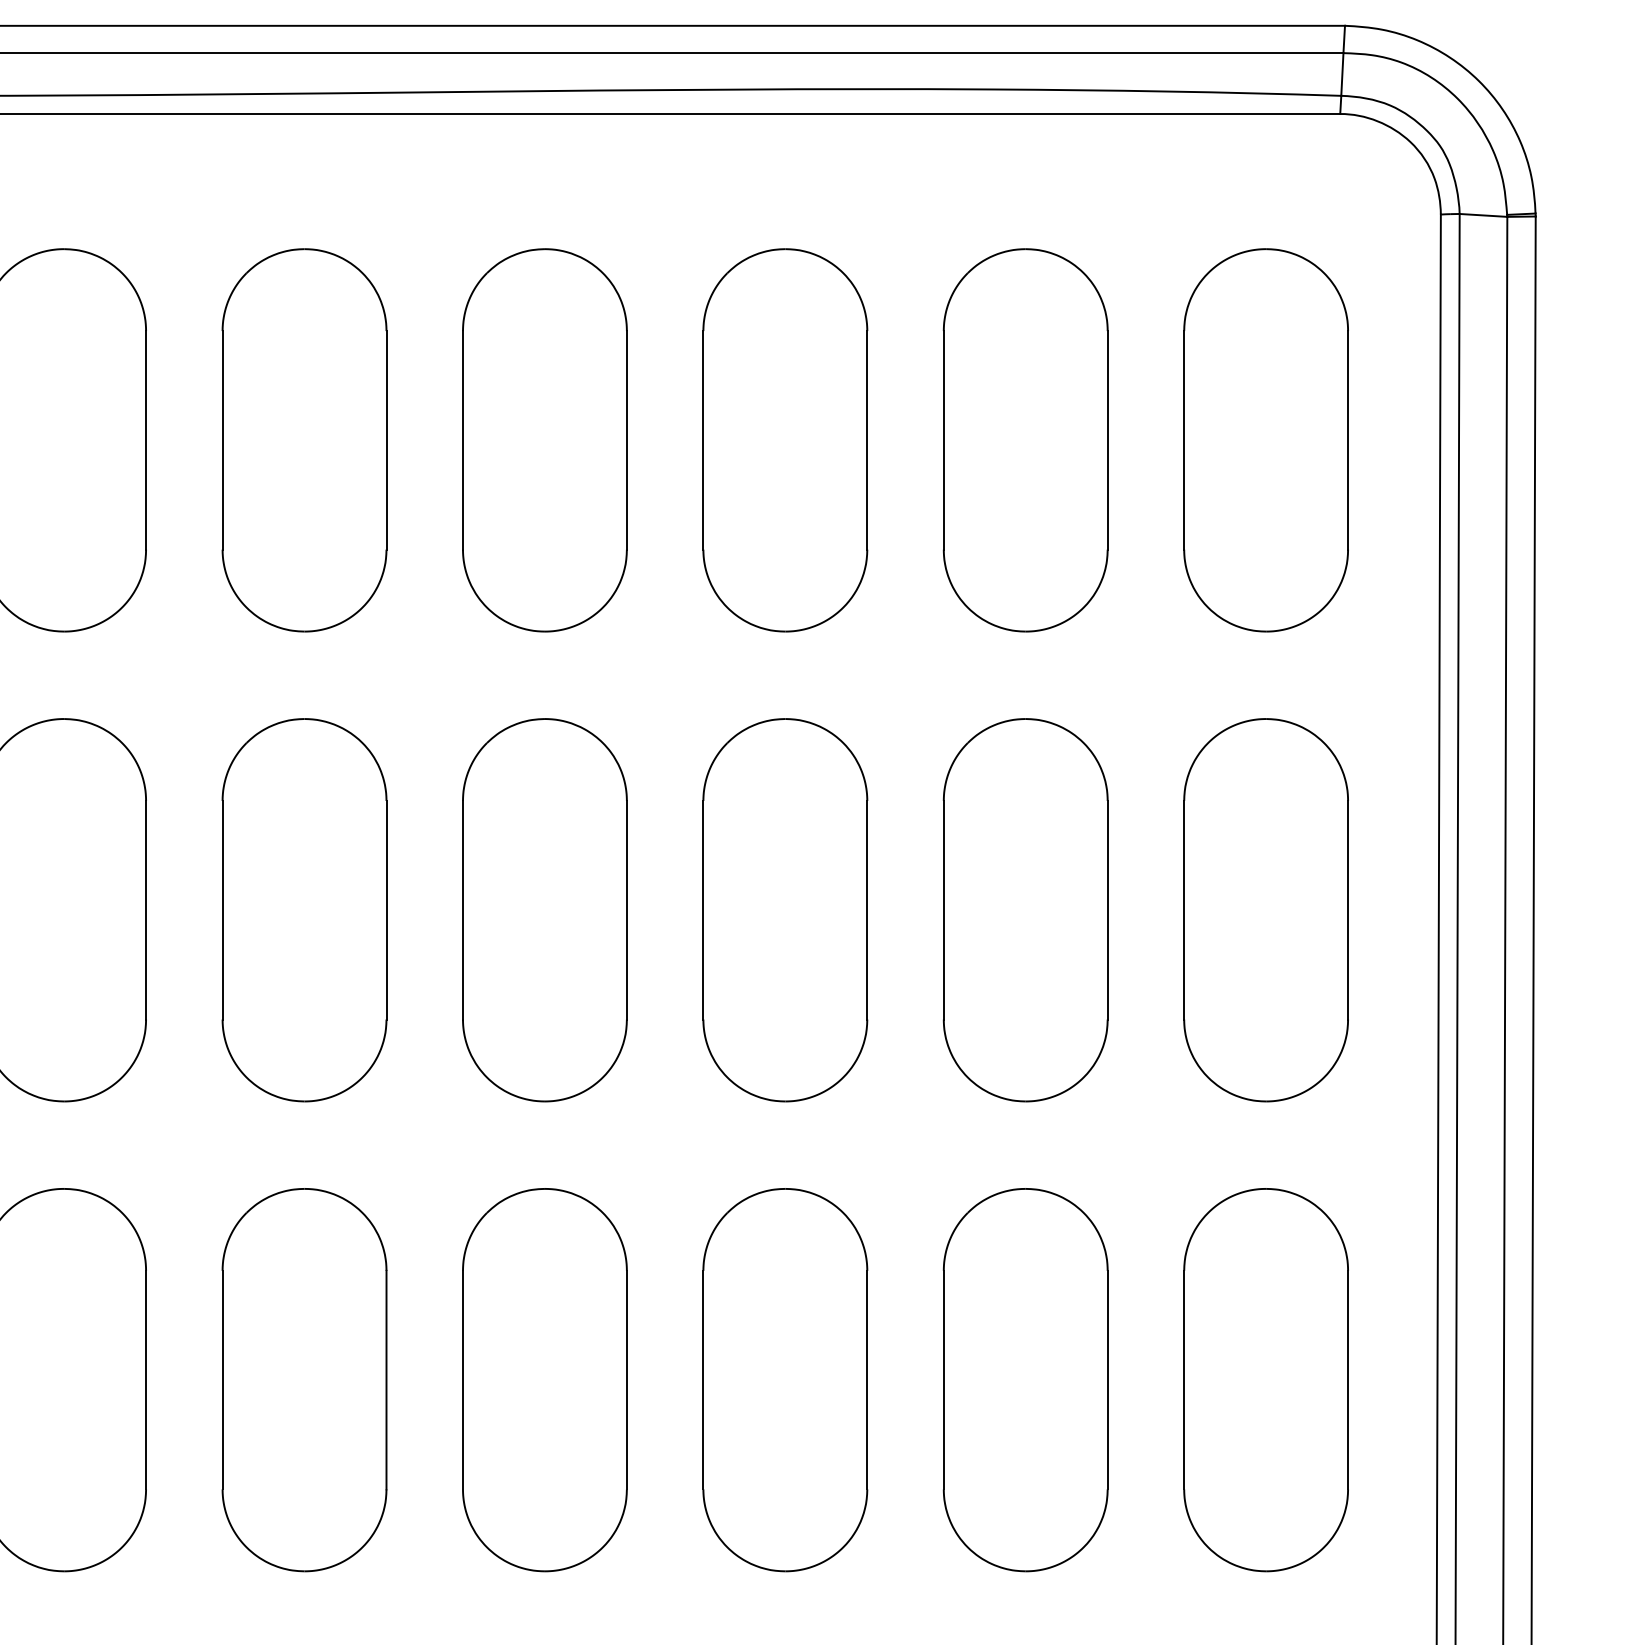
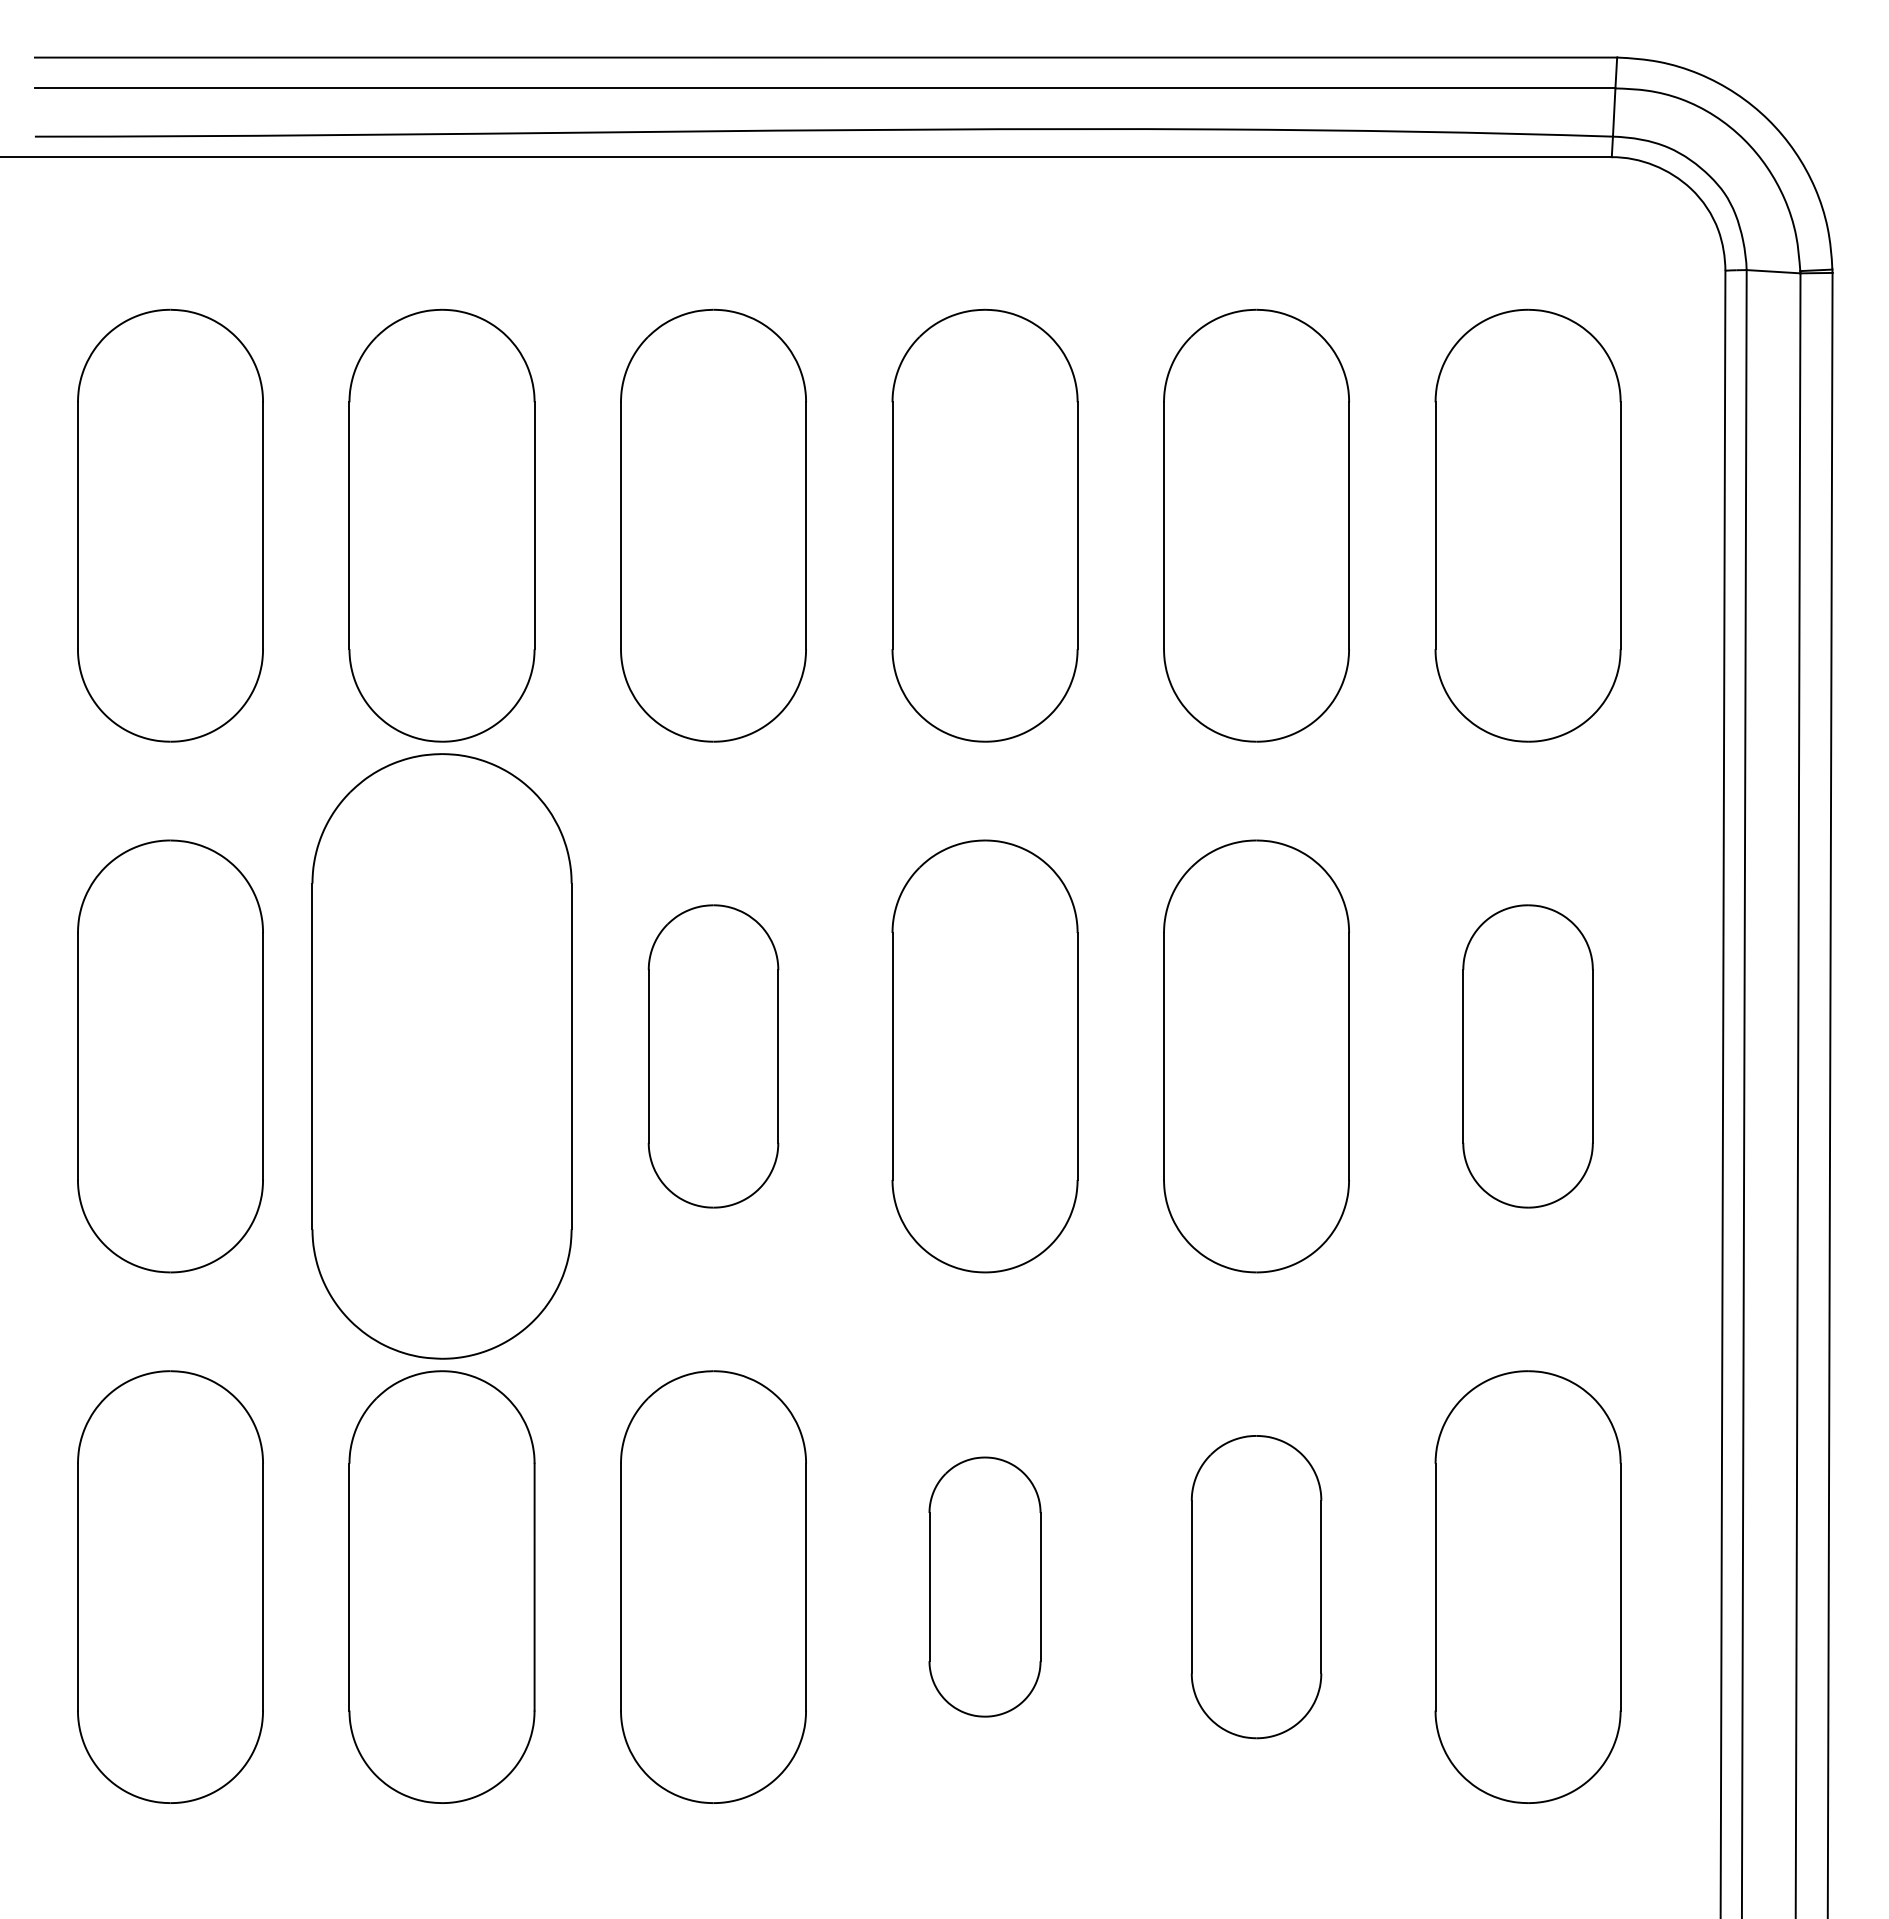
part: (304, 910) -> (441, 1056), size x1.4
part: (544, 910) -> (713, 1056), size x0.7
part: (1265, 910) -> (1527, 1056), size x0.7
part: (784, 1379) -> (984, 1586), size x0.6
part: (1025, 1379) -> (1256, 1586), size x0.7

